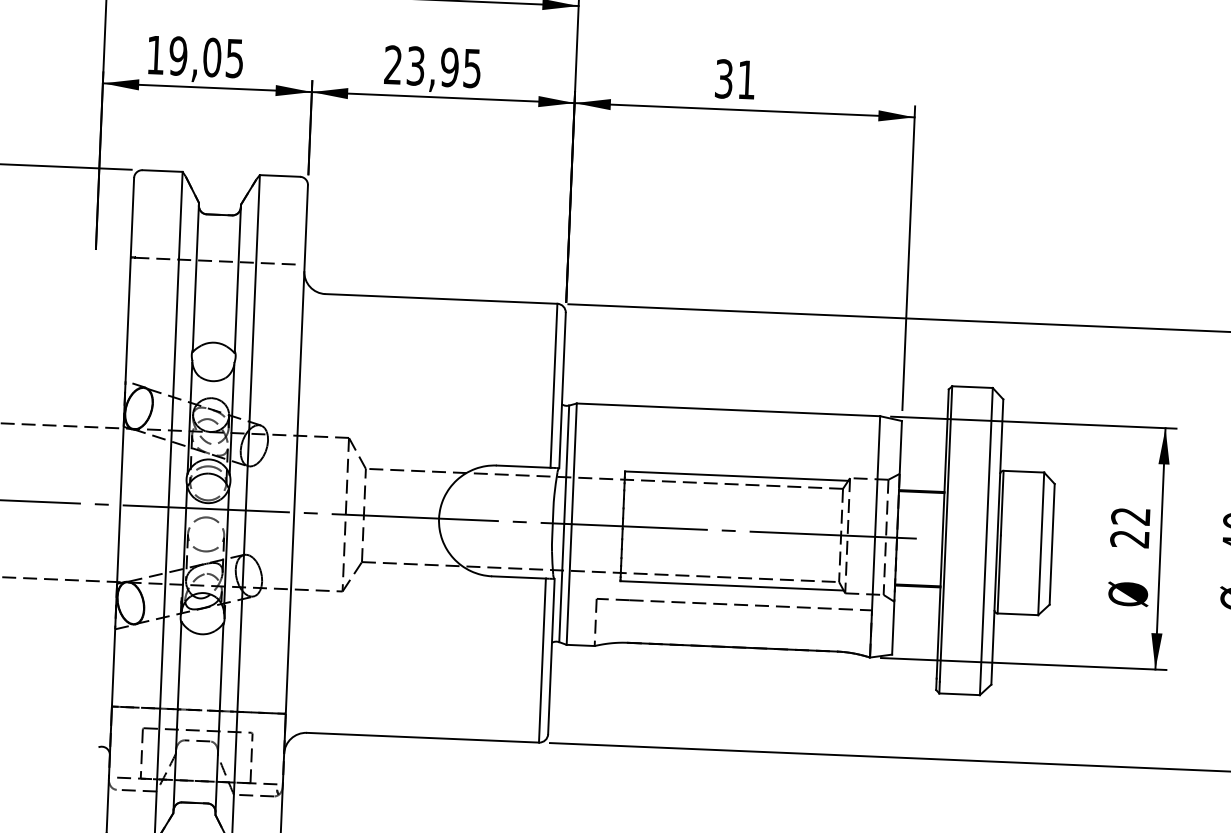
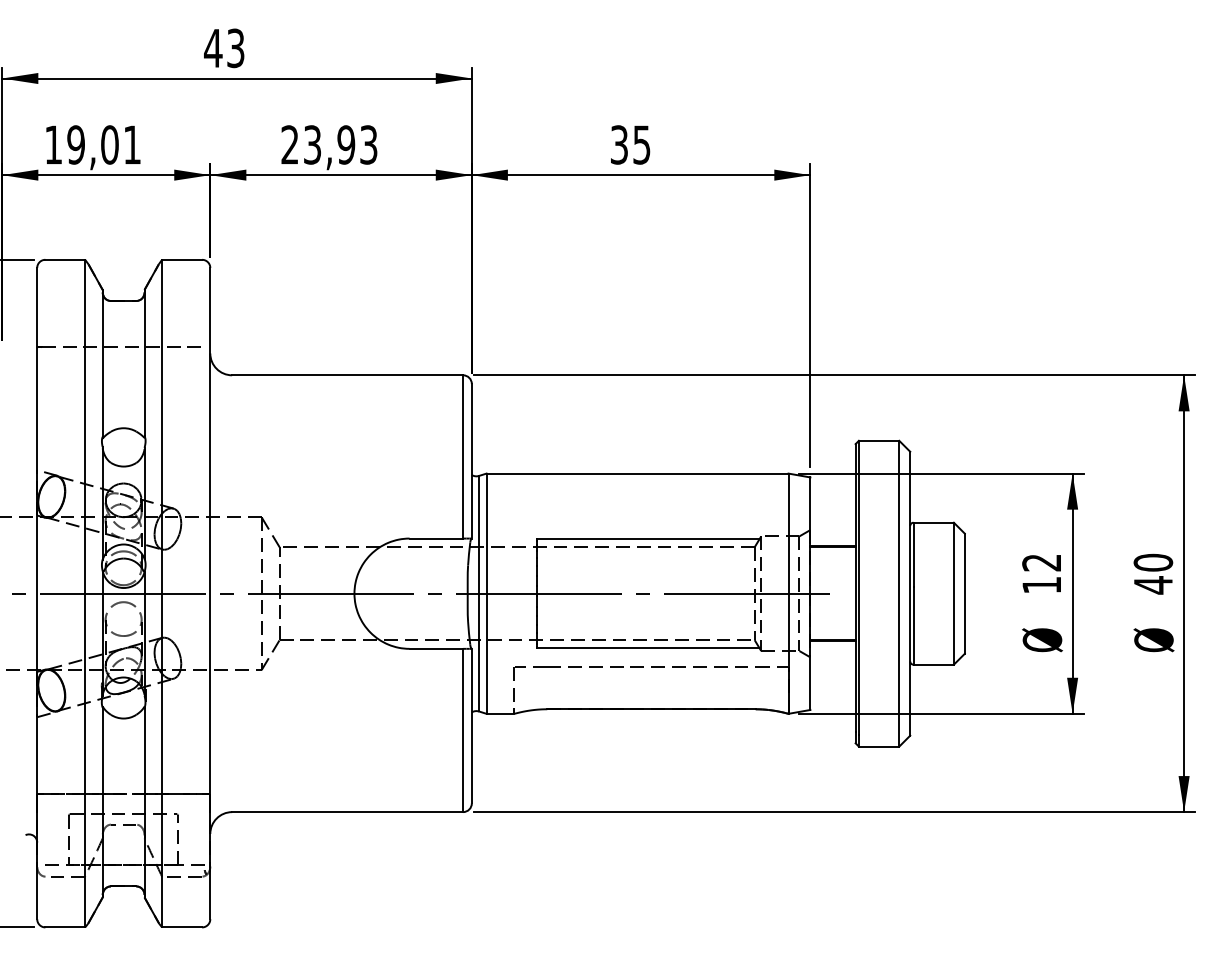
text: (235, 58) -> (132, 144), 19,05 -> 19,01
text: (472, 67) -> (368, 144), 23,95 -> 23,93
text: (746, 79) -> (641, 144), 31 -> 35
text: (1129, 539) -> (1041, 585), 22 -> 12

